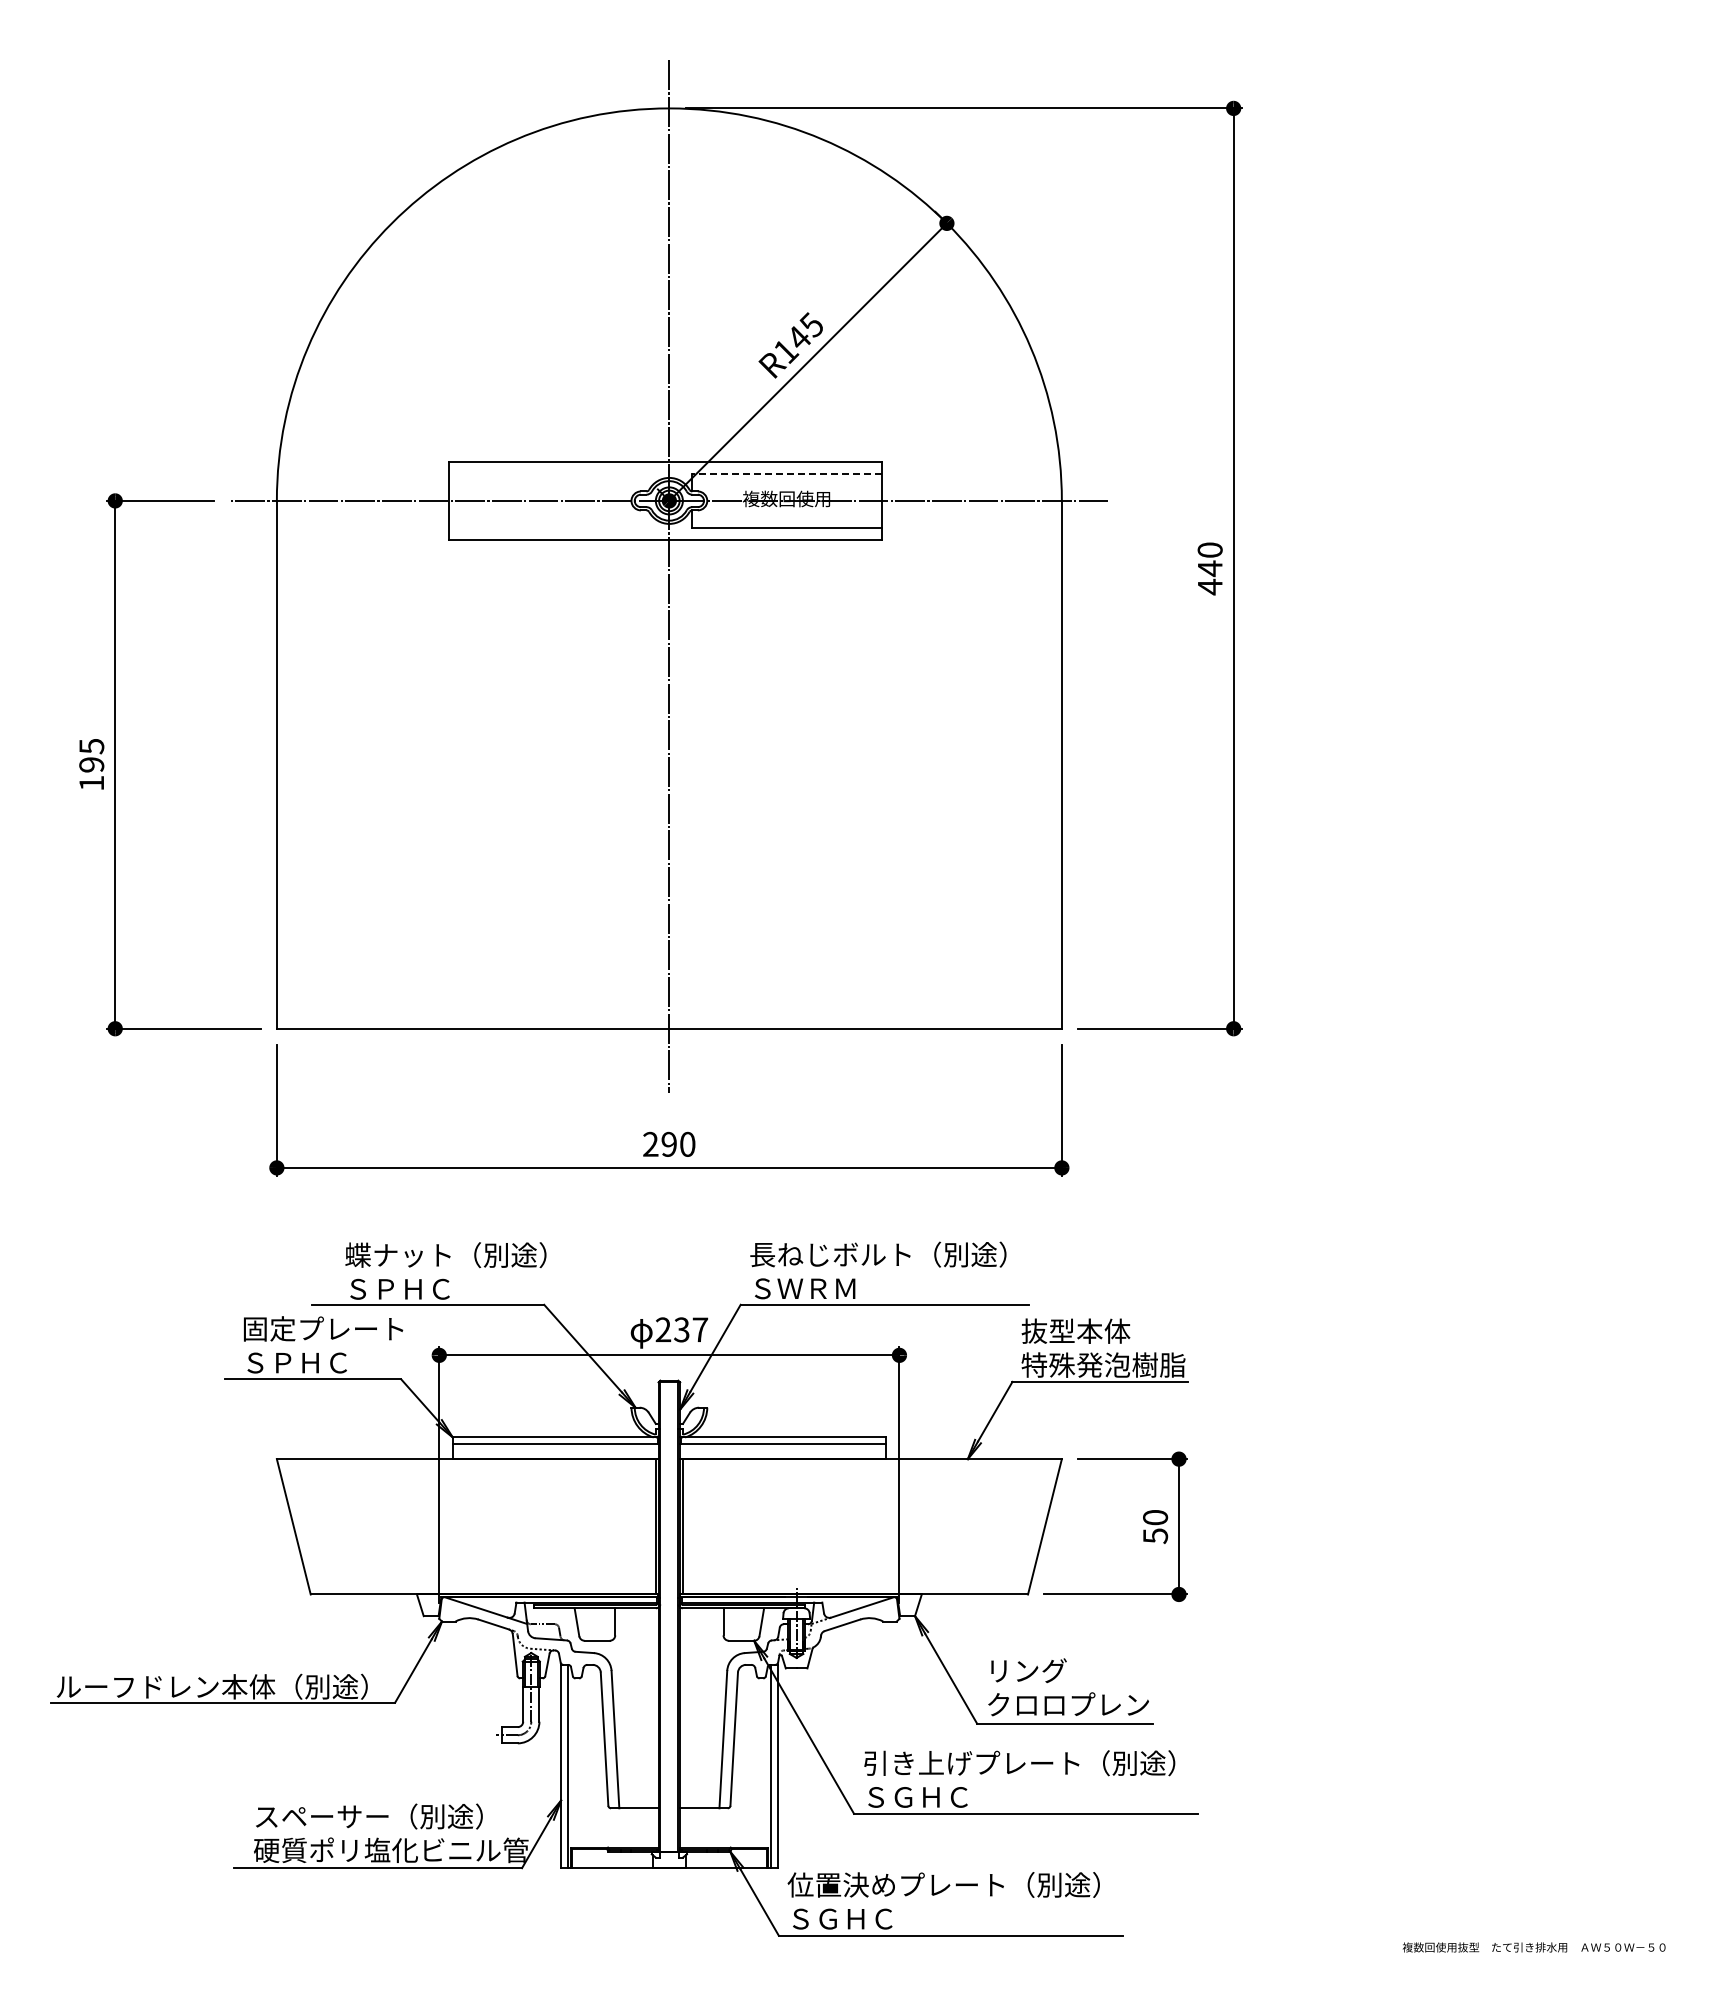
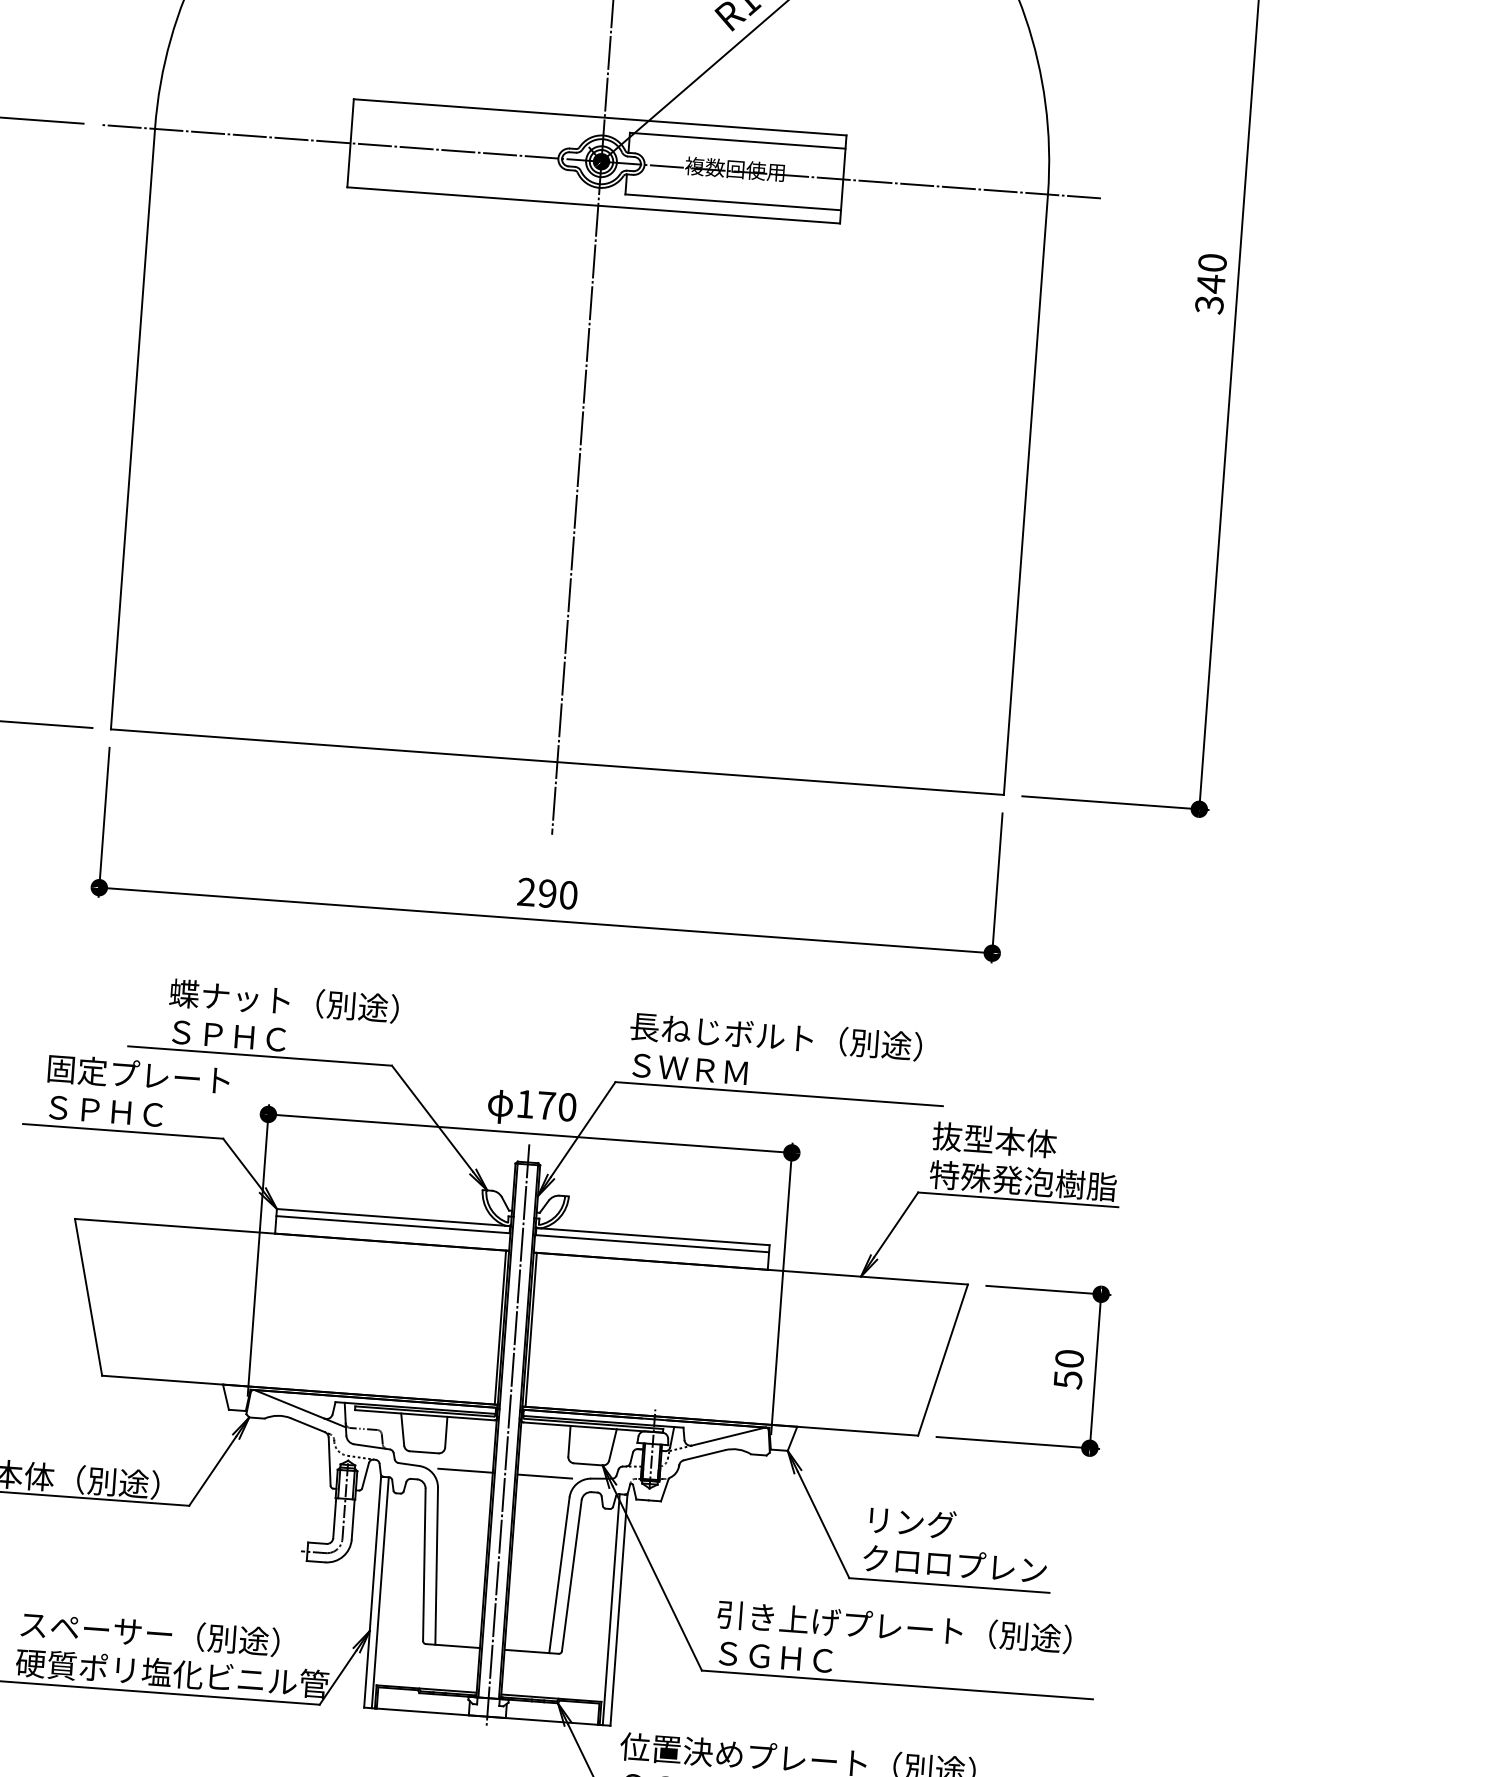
line: (787, 473) -> (738, 140), dashed -> solid
text: (1209, 586) -> (1208, 304), 440 -> 340
text: (681, 1329) -> (546, 1105), 237 -> 170
line: (669, 1620) -> (508, 1435), added
line: (634, 1654) -> (465, 1471), added
line: (704, 1654) -> (545, 1476), added

